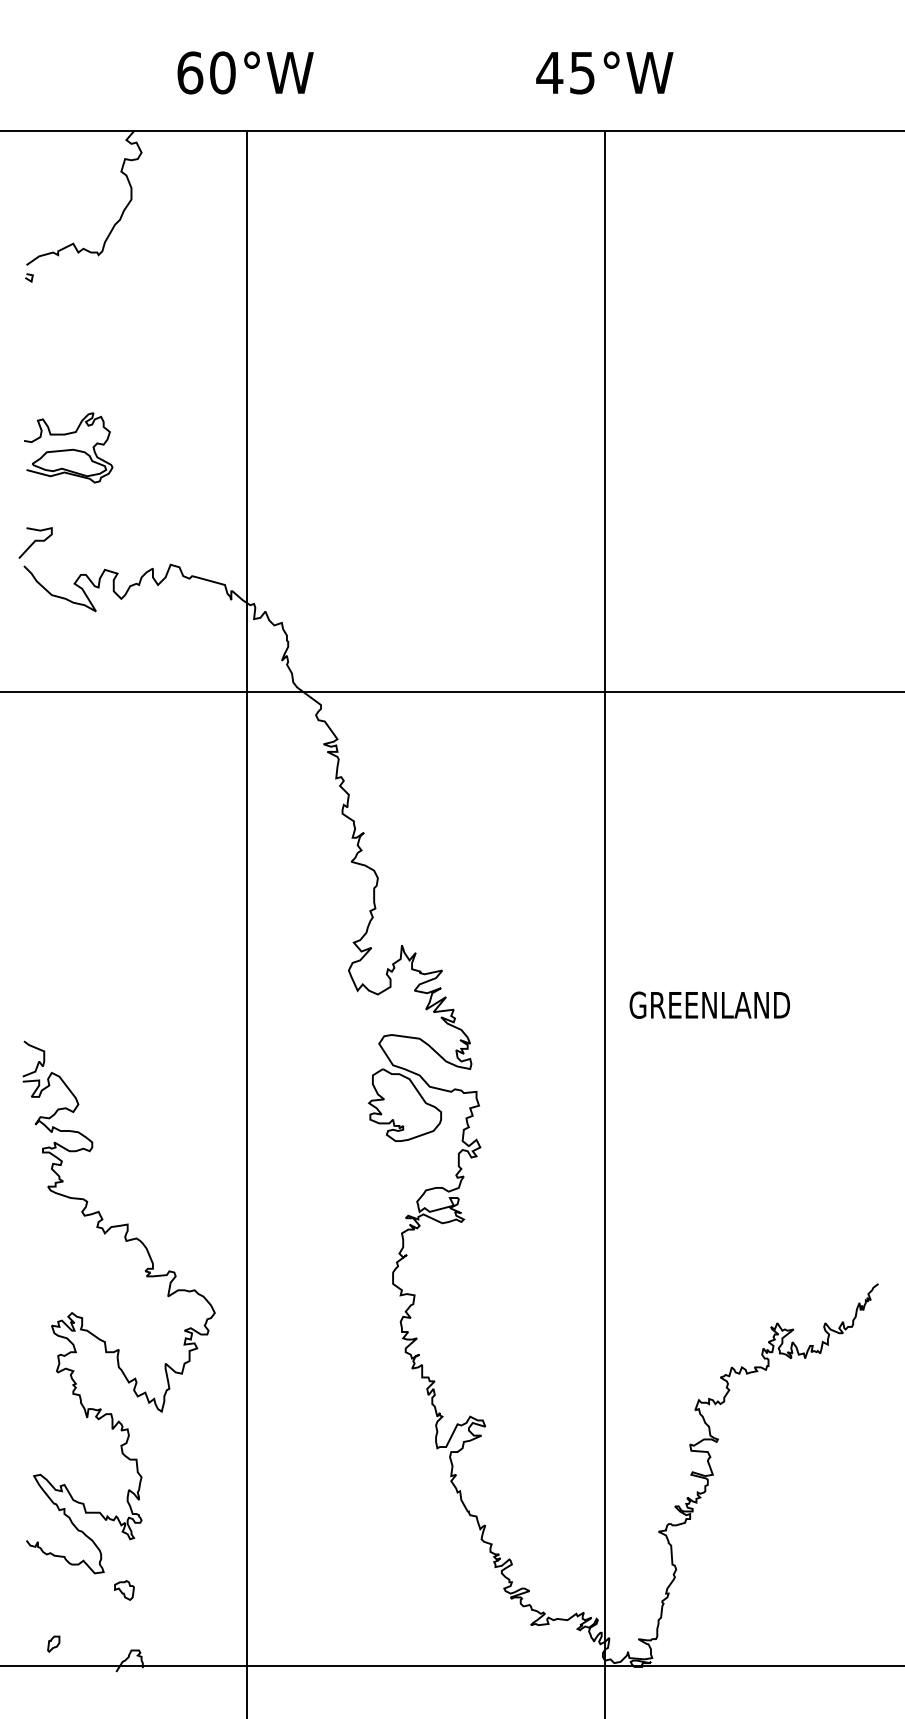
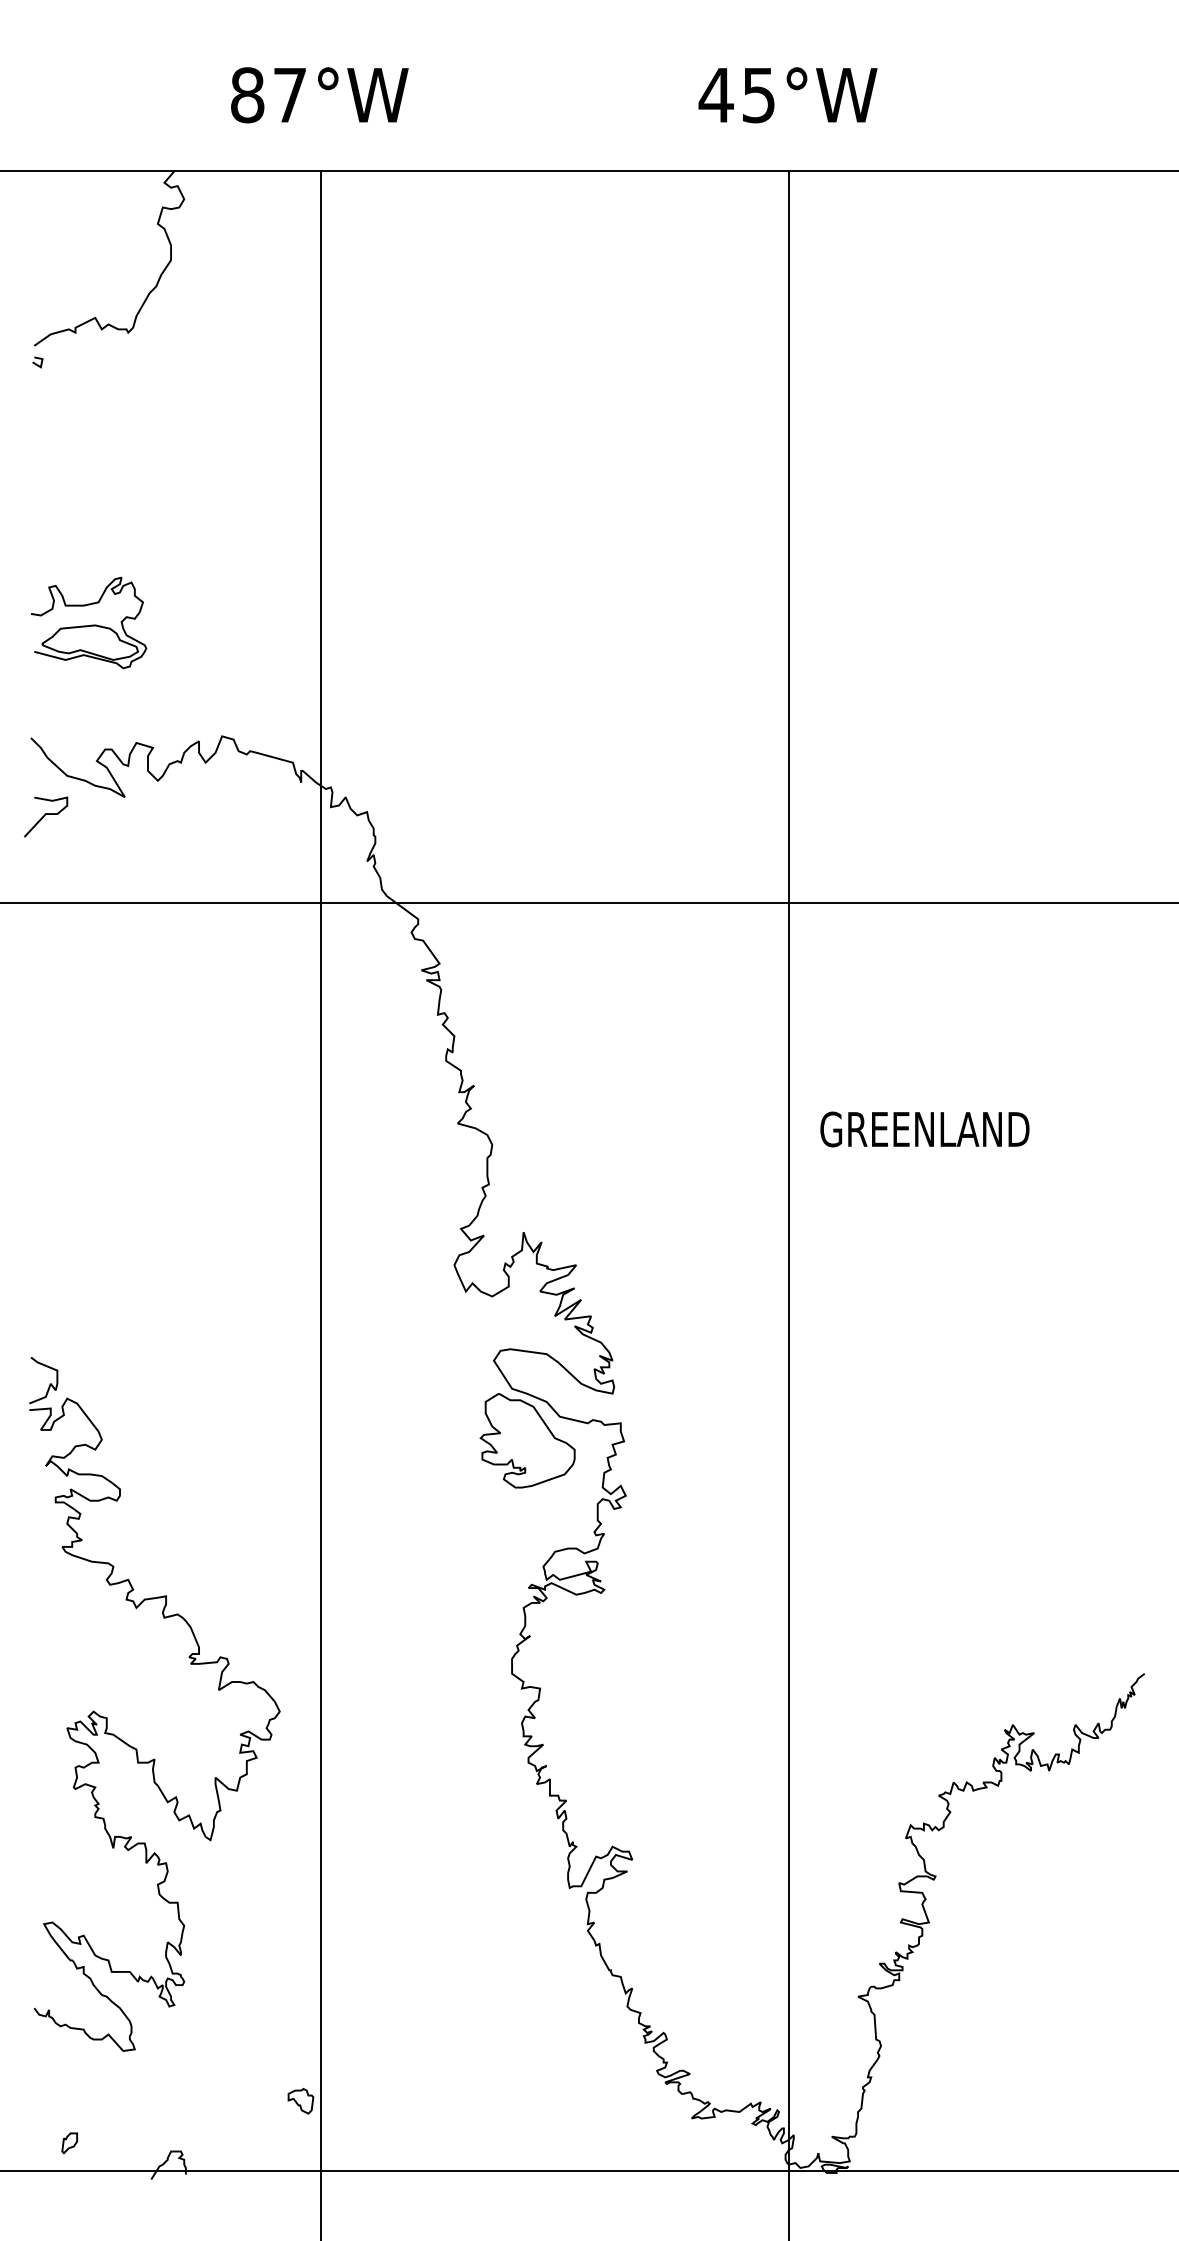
text: (206, 73) -> (268, 95), 60°W -> 87°W
part: (68, 447) -> (89, 622), moved
curve: (35, 541) -> (45, 815), moved
text: (709, 1005) -> (924, 1129), moved
part: (124, 1590) -> (300, 2101), moved

